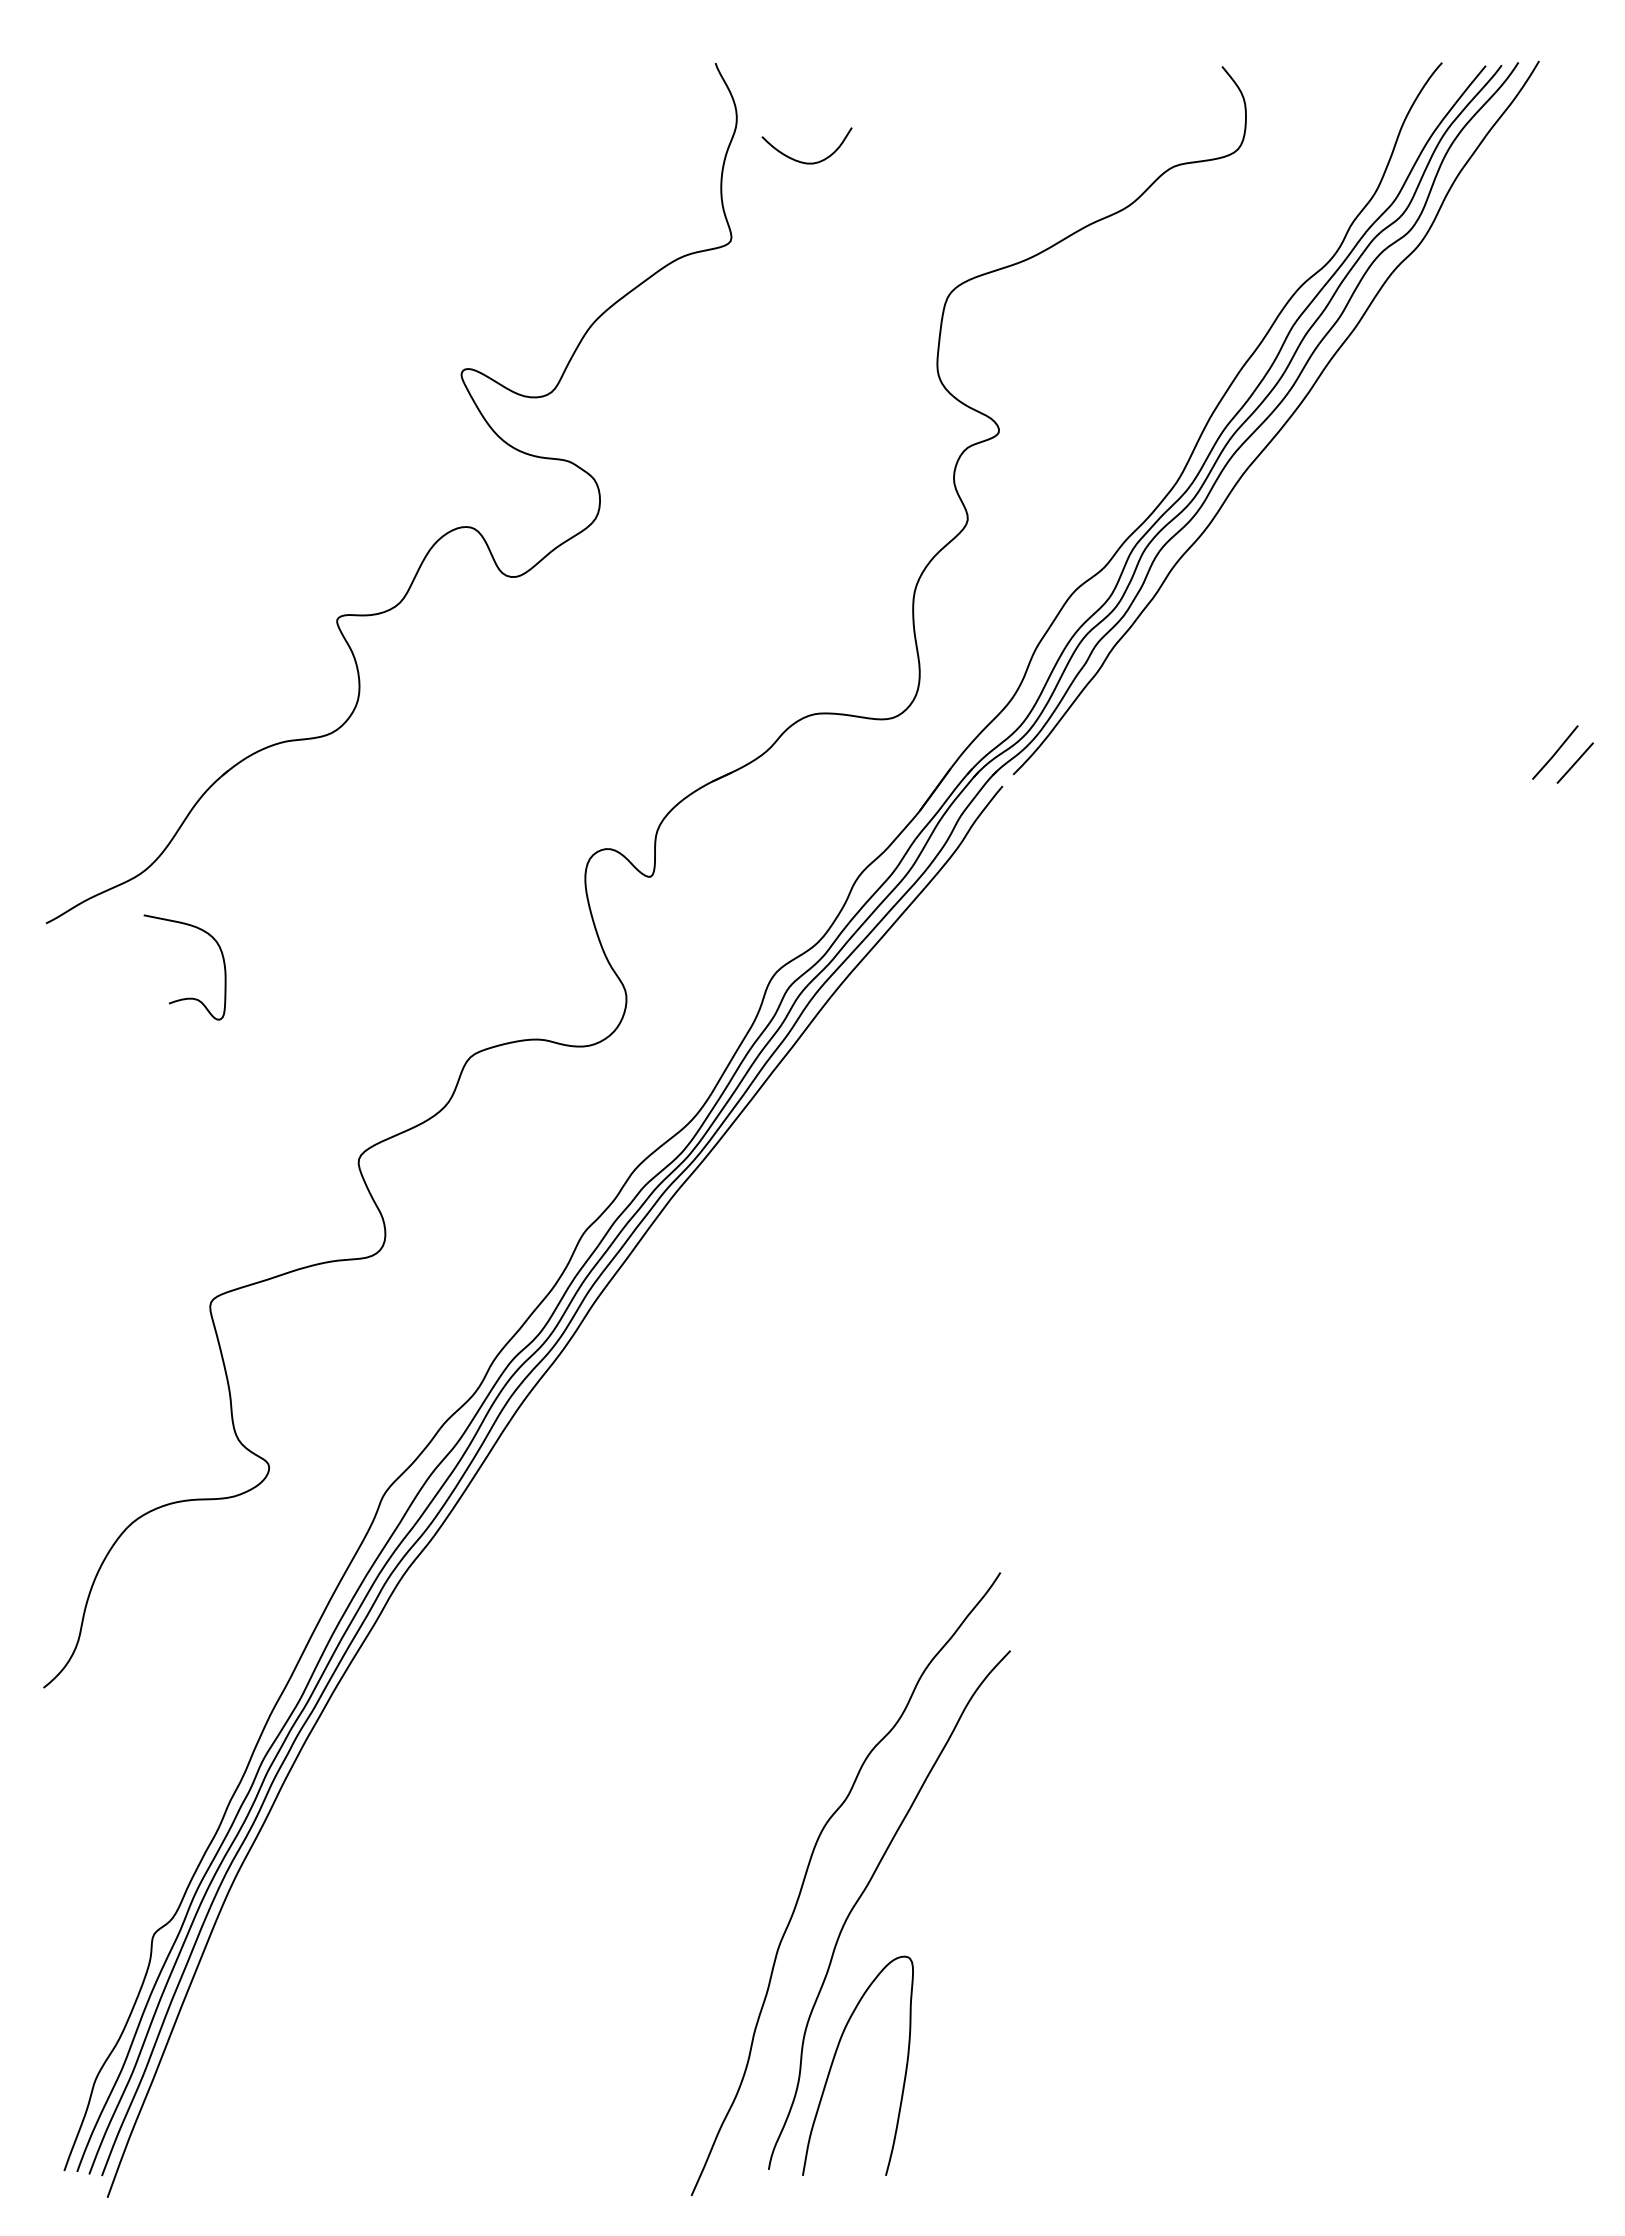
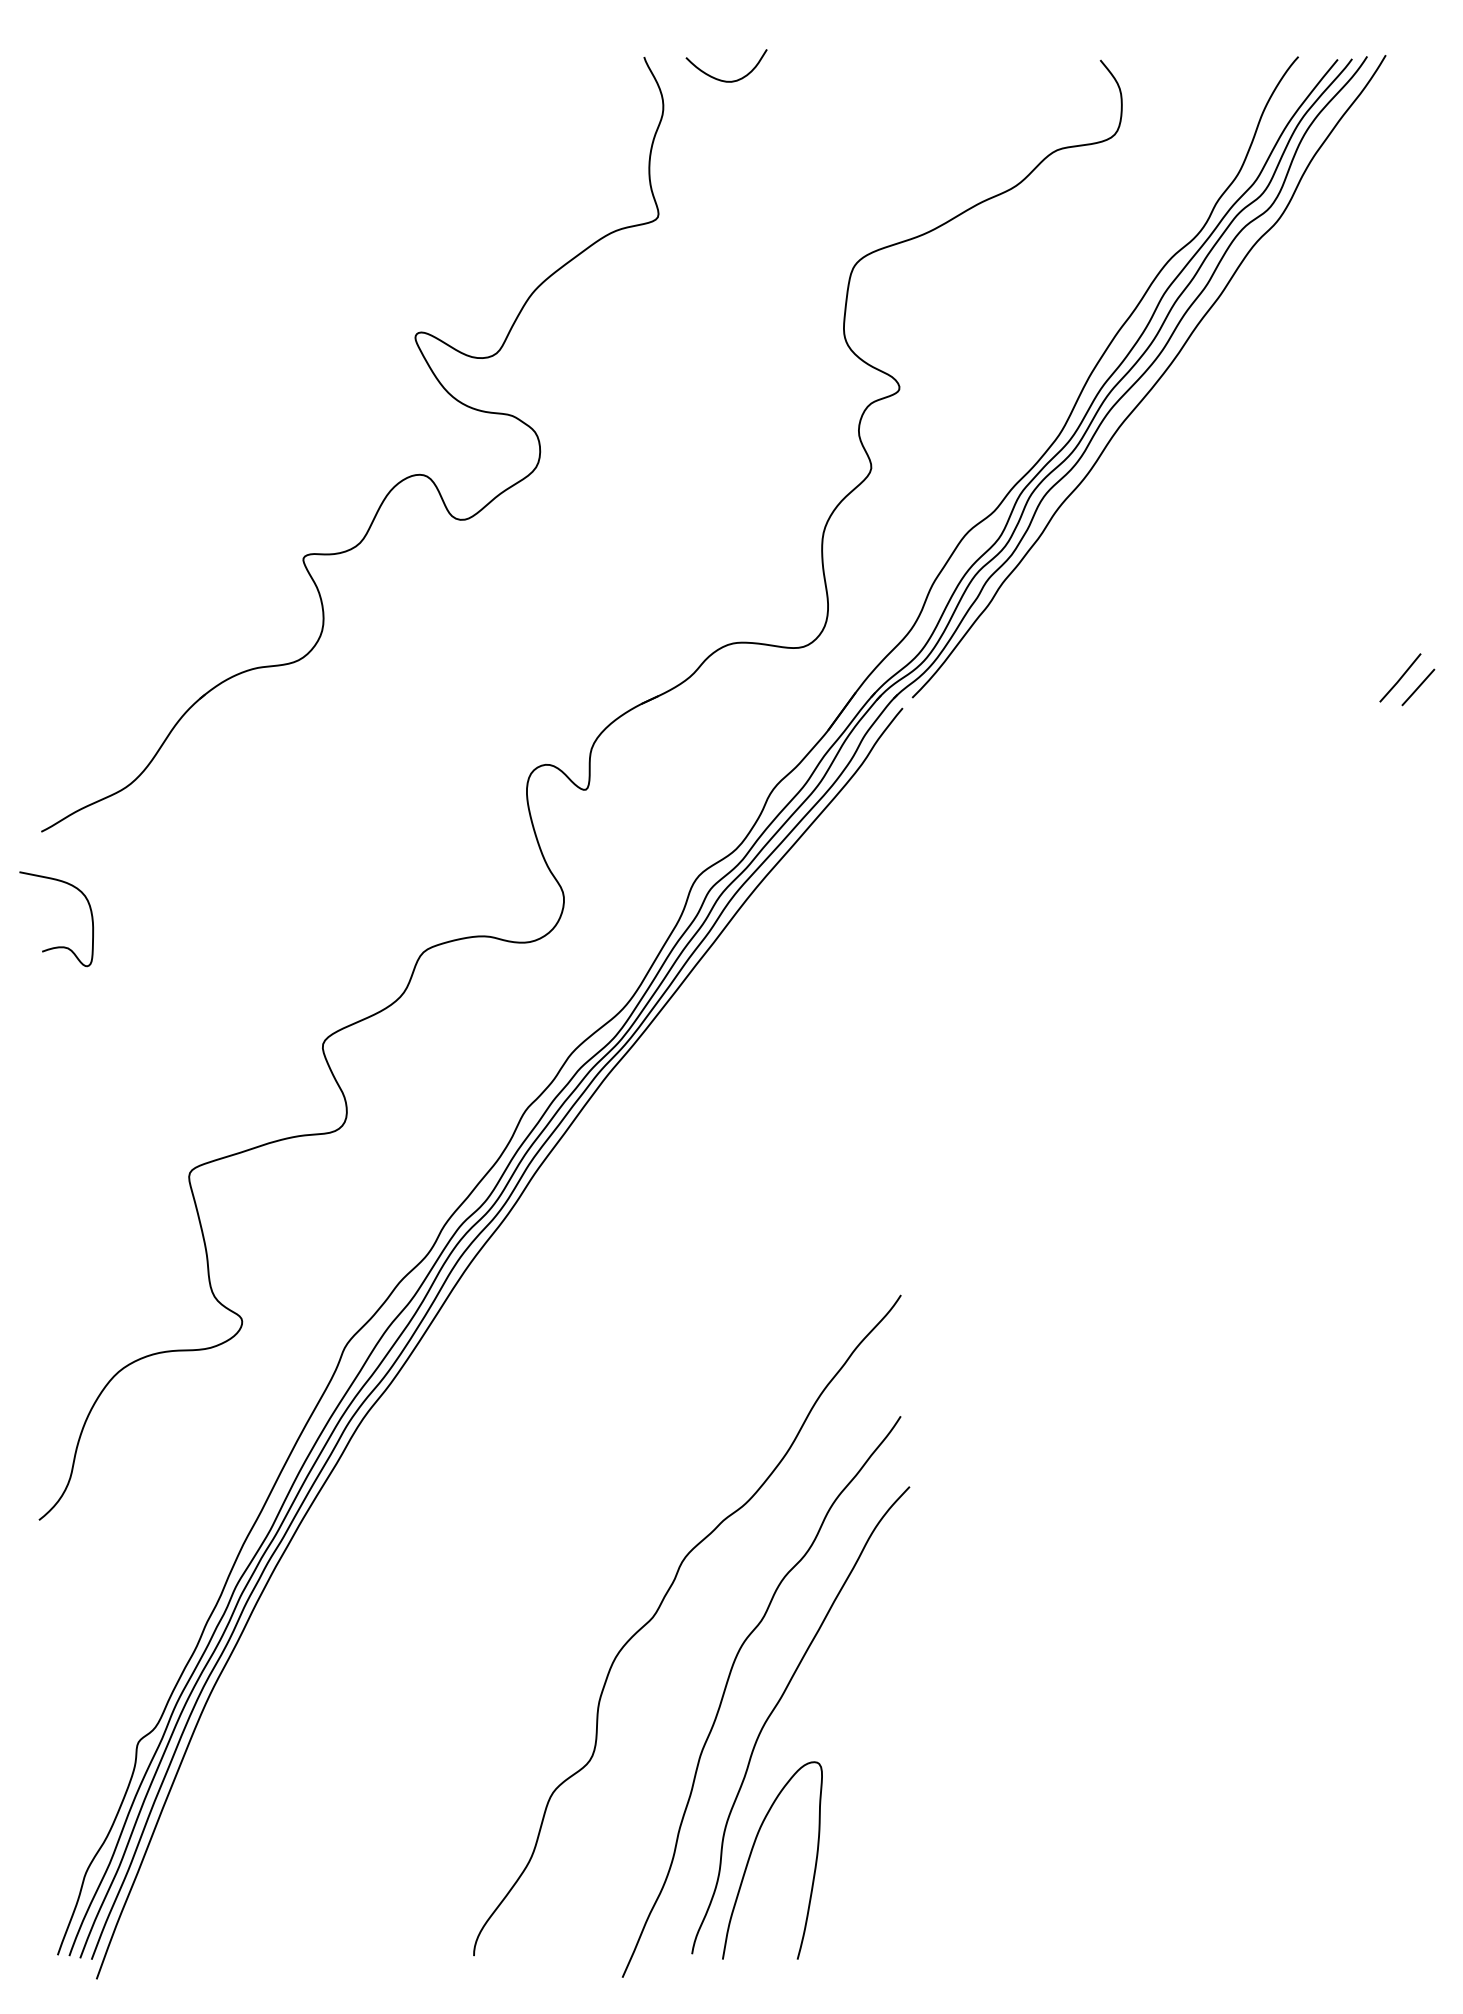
curve: (803, 161) -> (723, 79), moved
curve: (187, 997) -> (58, 946), moved
curve: (731, 1788) -> (658, 1610), added

